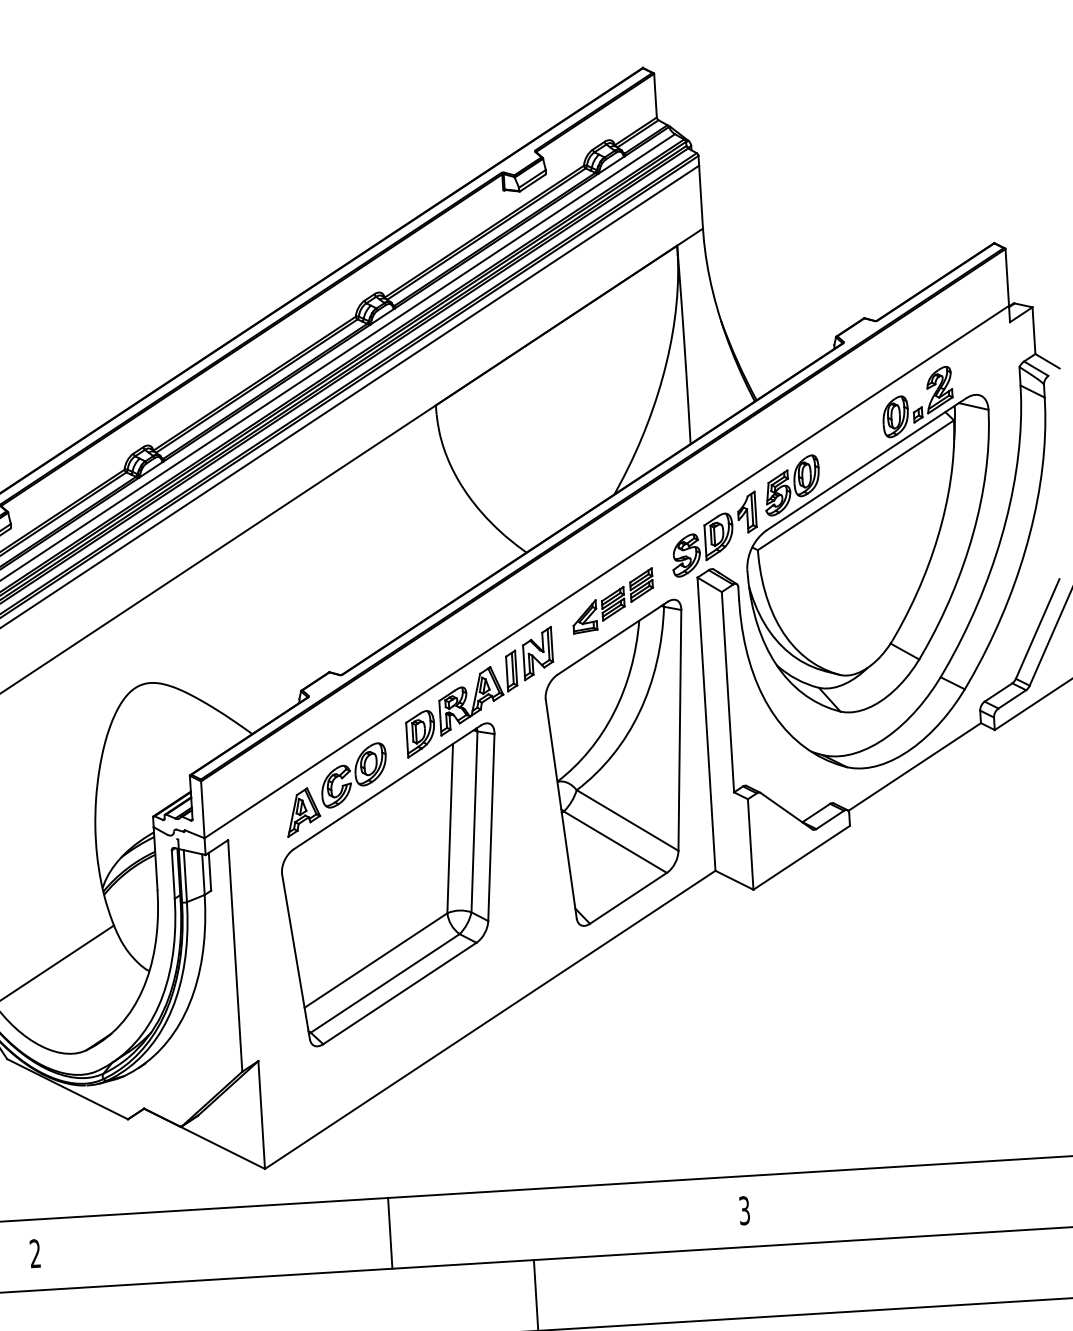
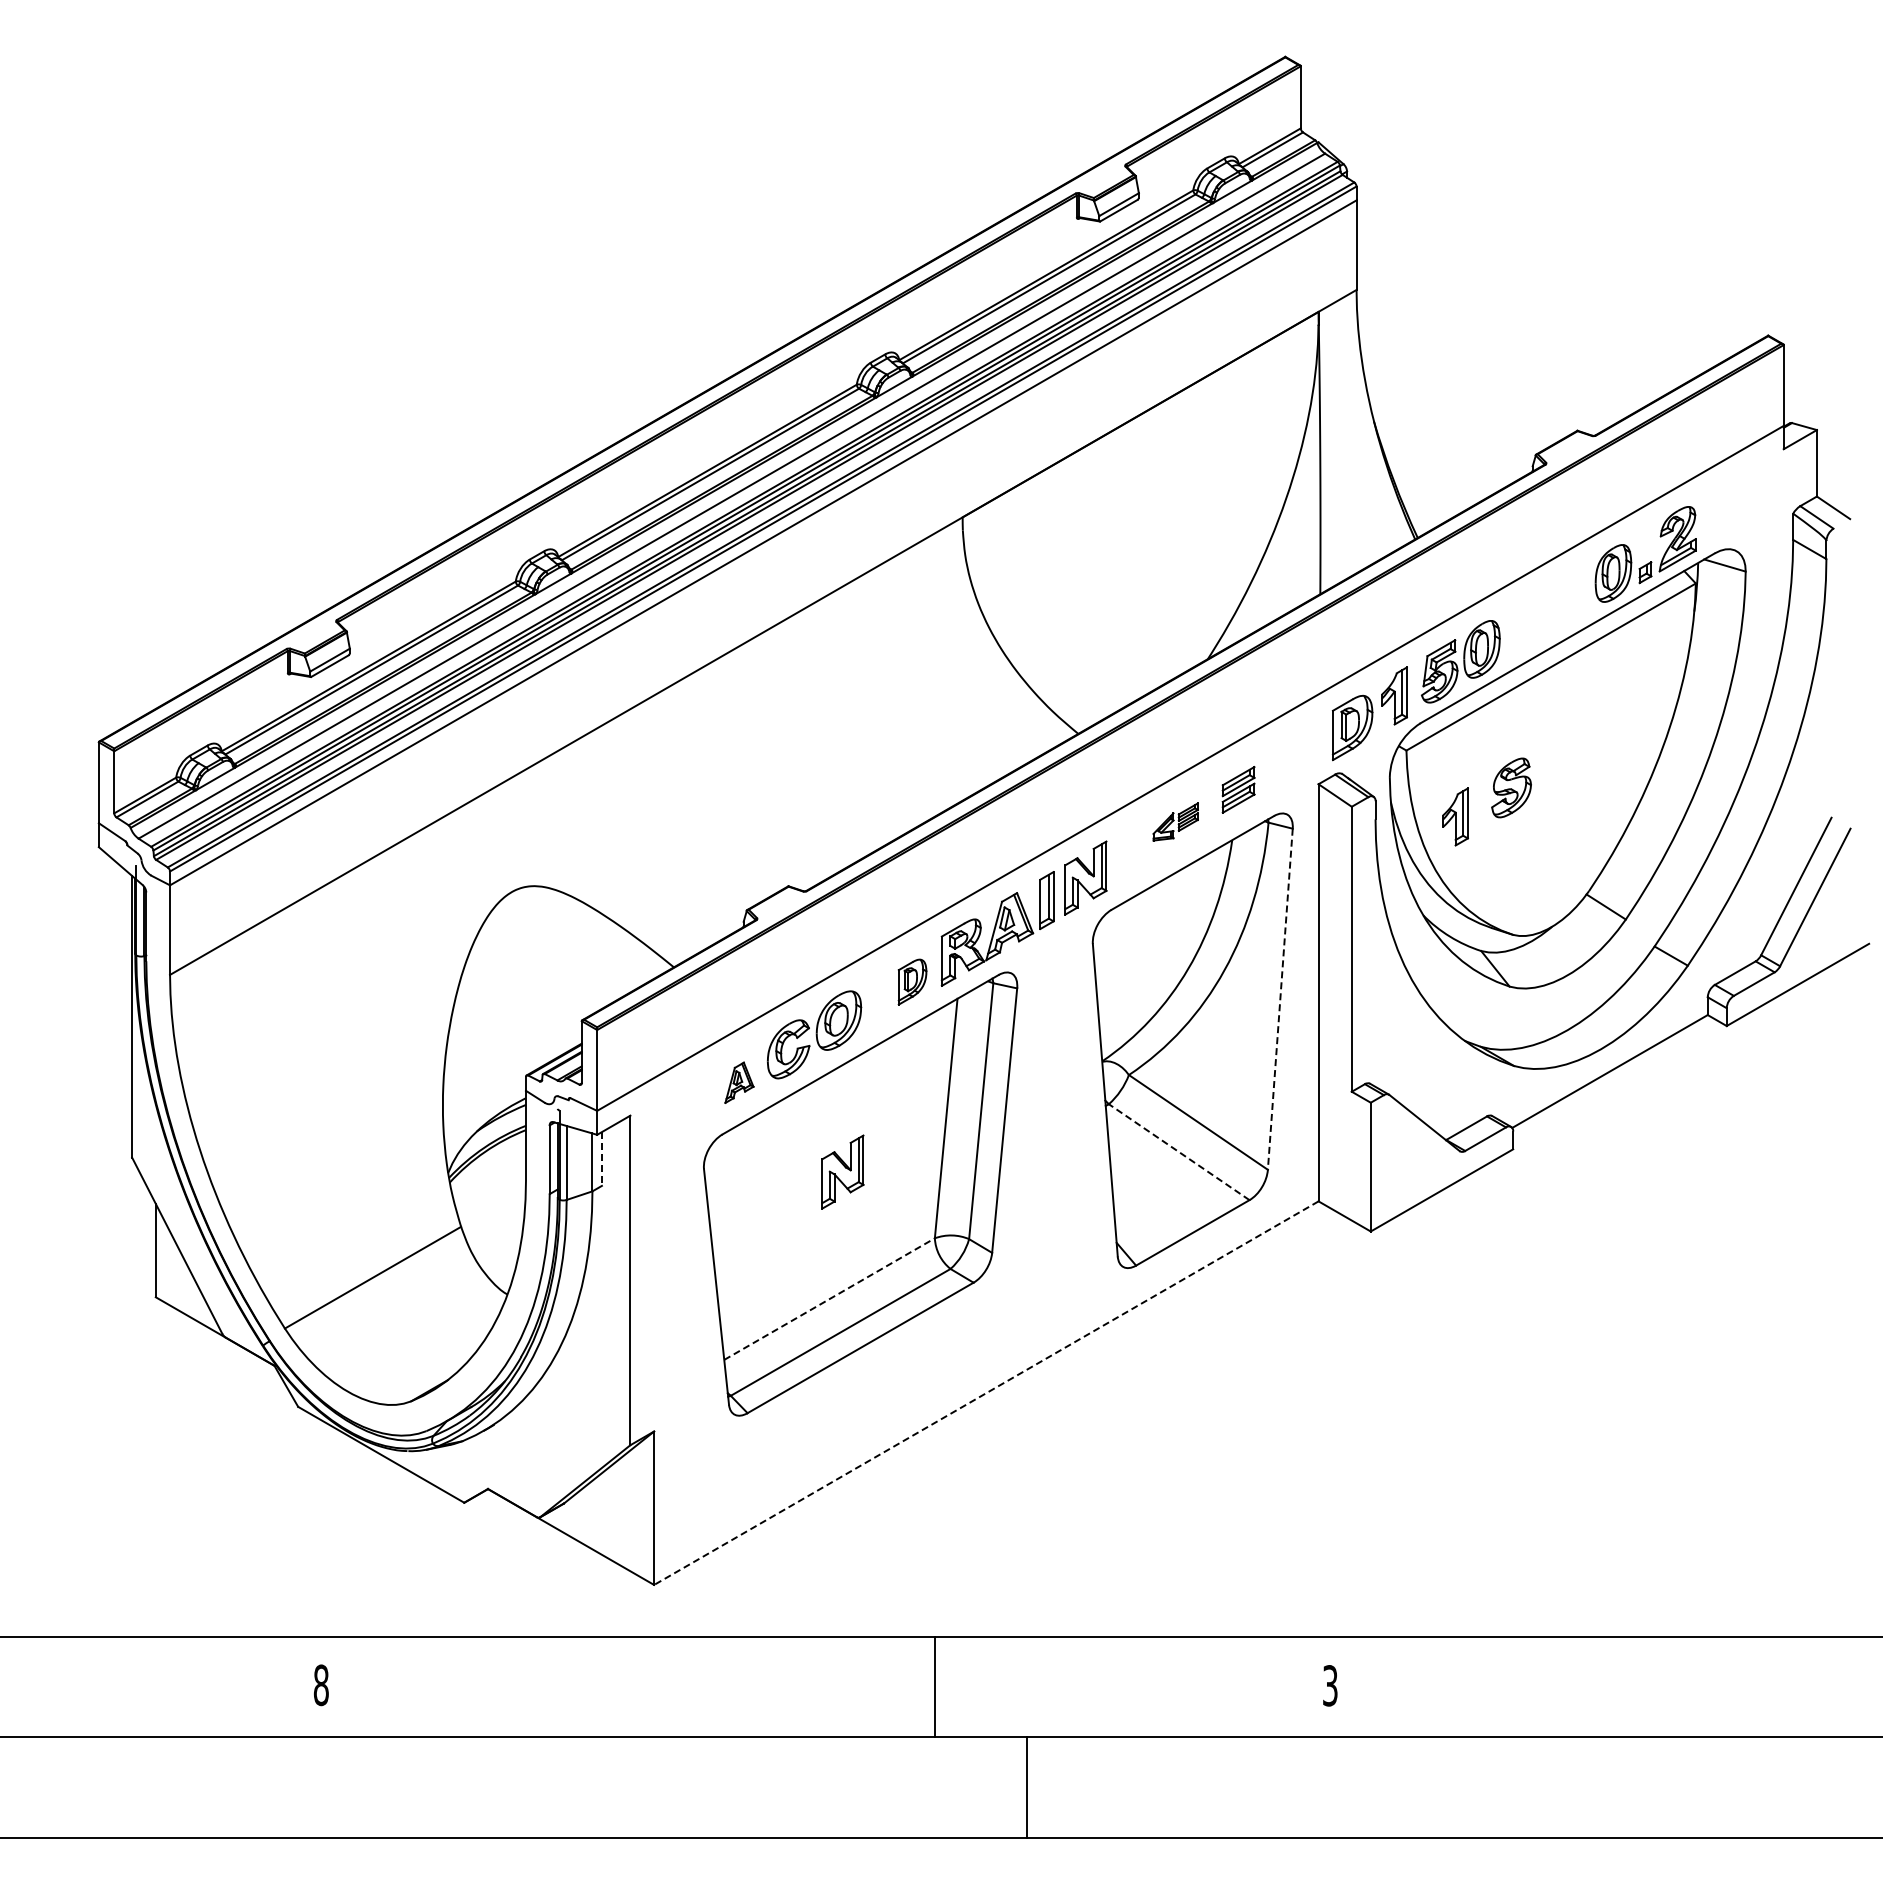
part: (686, 555) -> (1511, 787), moved
part: (795, 594) -> (1455, 816), added
part: (598, 609) -> (1175, 821), size x0.6
line: (680, 730) -> (1280, 999), solid -> dashed
part: (420, 734) -> (912, 982), size x0.7
part: (303, 812) -> (739, 1082), size x0.6
line: (614, 841) -> (1178, 1151), solid -> dashed
part: (379, 870) -> (842, 1171), added
line: (209, 871) -> (601, 1158), solid -> dashed
line: (375, 960) -> (829, 1299), solid -> dashed
line: (490, 1020) -> (986, 1393), solid -> dashed
line: (390, 1232) -> (935, 1686), moved
text: (34, 1253) -> (320, 1685), 2 -> 8

